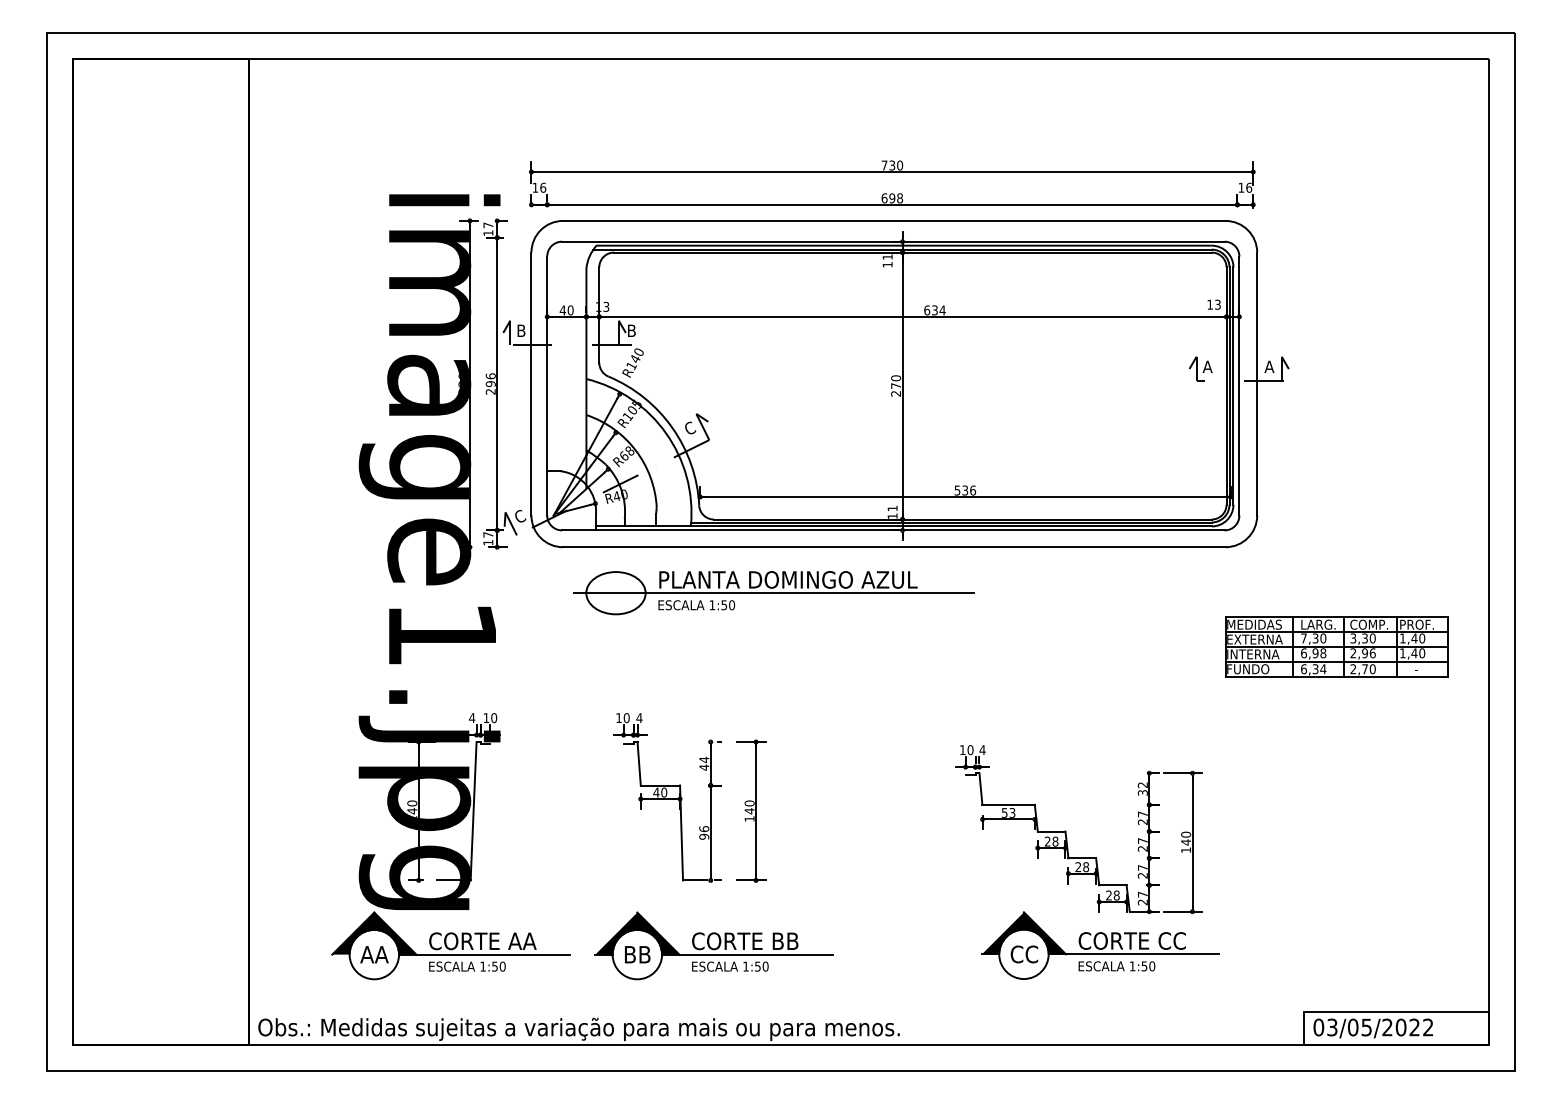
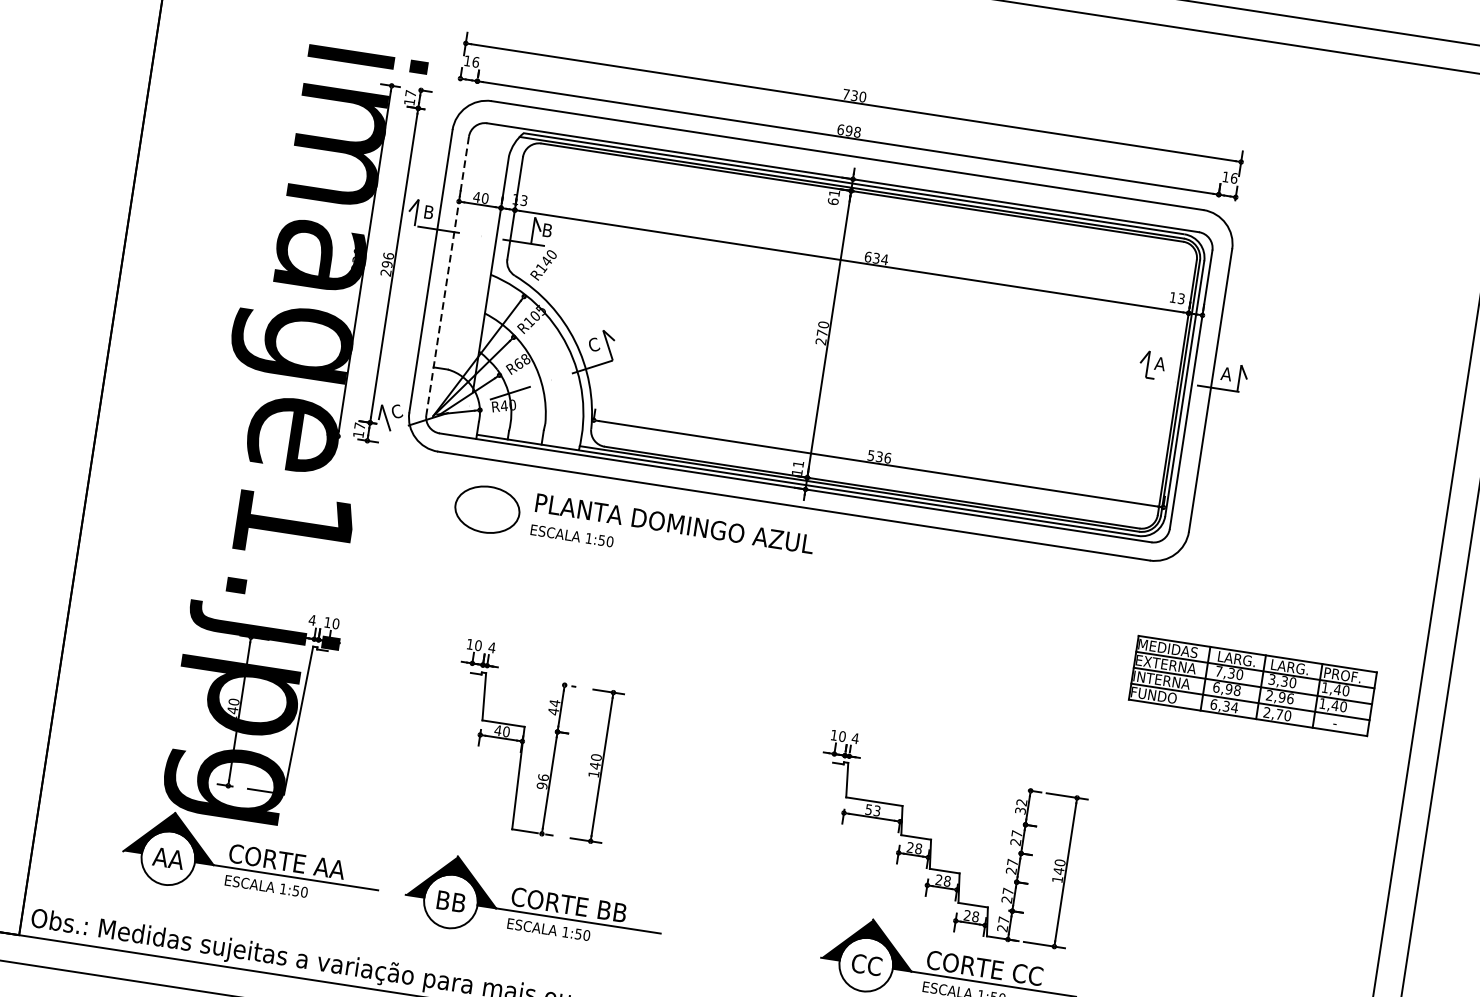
text: (887, 264) -> (833, 201), 11 -> 61
line: (547, 386) -> (447, 276), solid -> dashed
line: (773, 593) -> (656, 535), removed
text: (1369, 624) -> (1291, 667), COMP. -> LARG.

